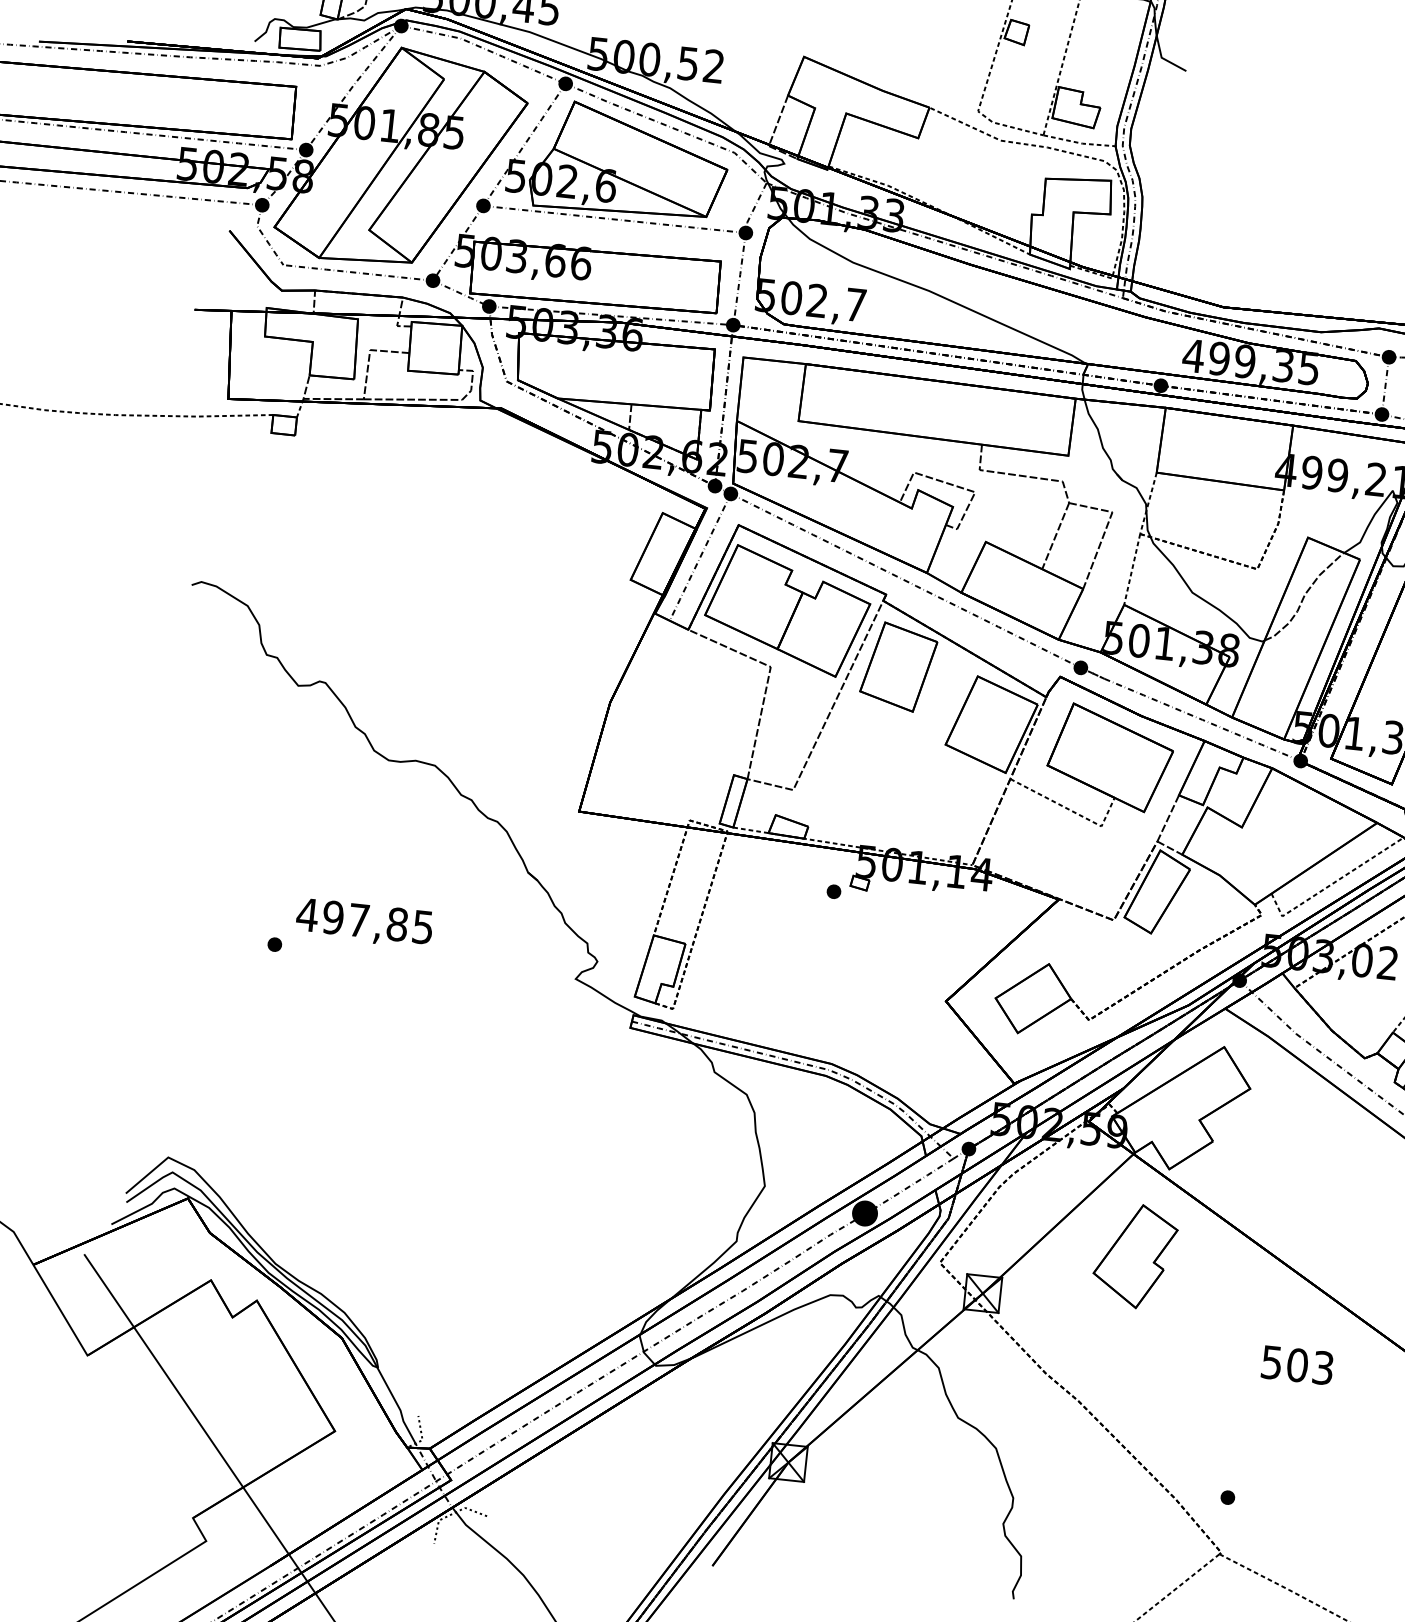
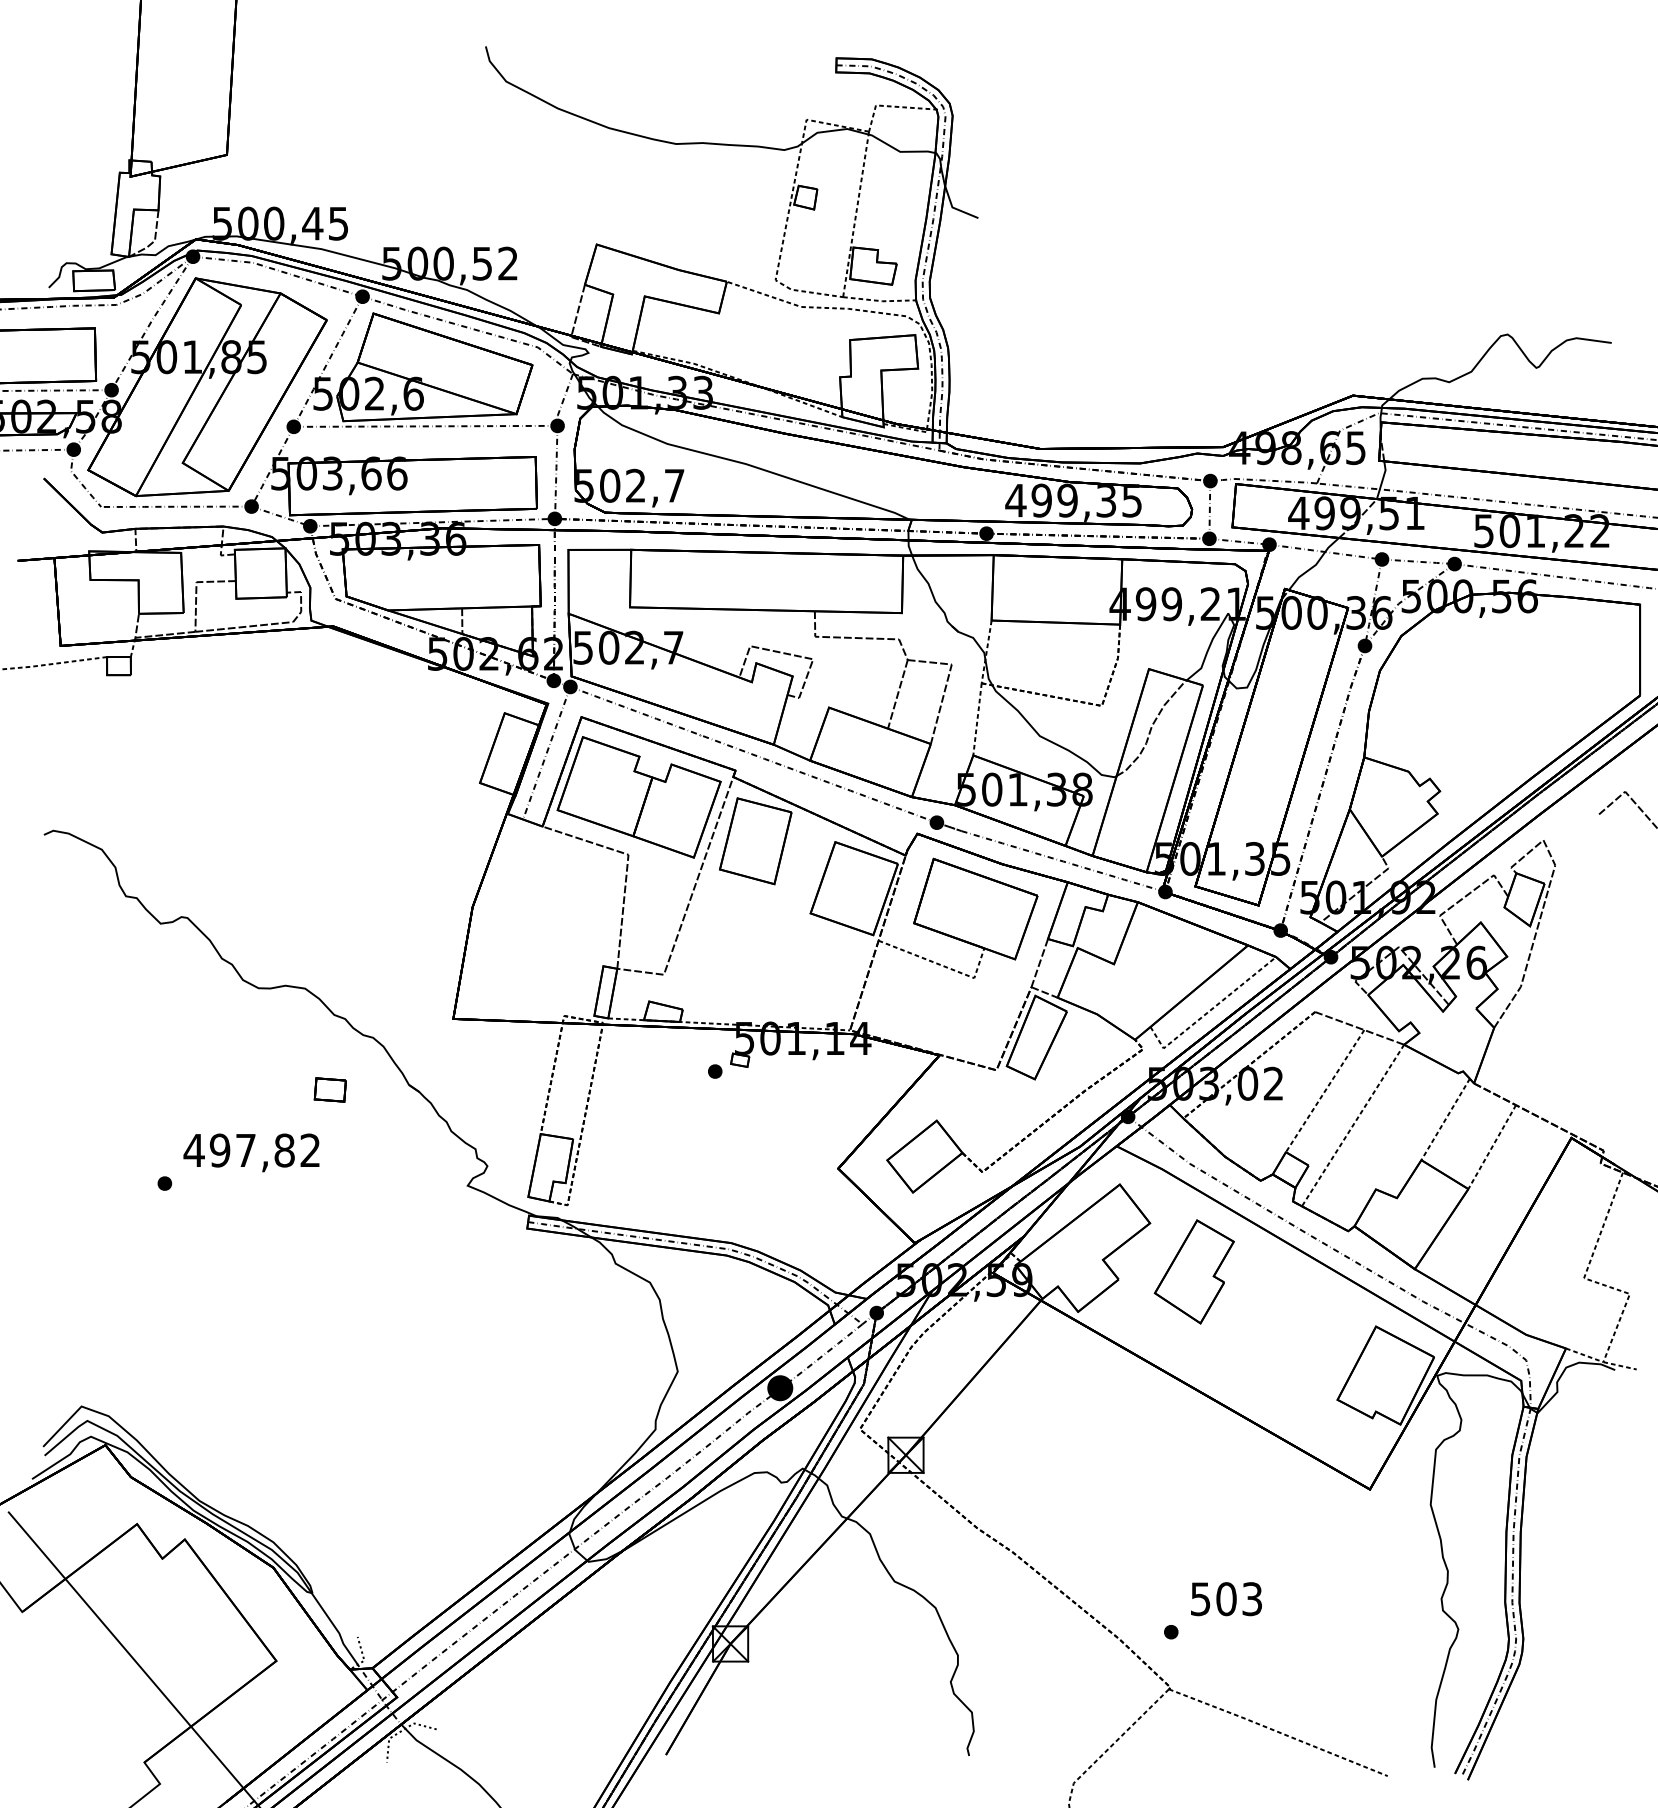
part: (448, 868) -> (329, 1089), added
text: (422, 927) -> (309, 1150), 497,85 -> 497,82
part: (1134, 1255) -> (1193, 1271), moved
text: (1297, 1365) -> (1226, 1599), moved

